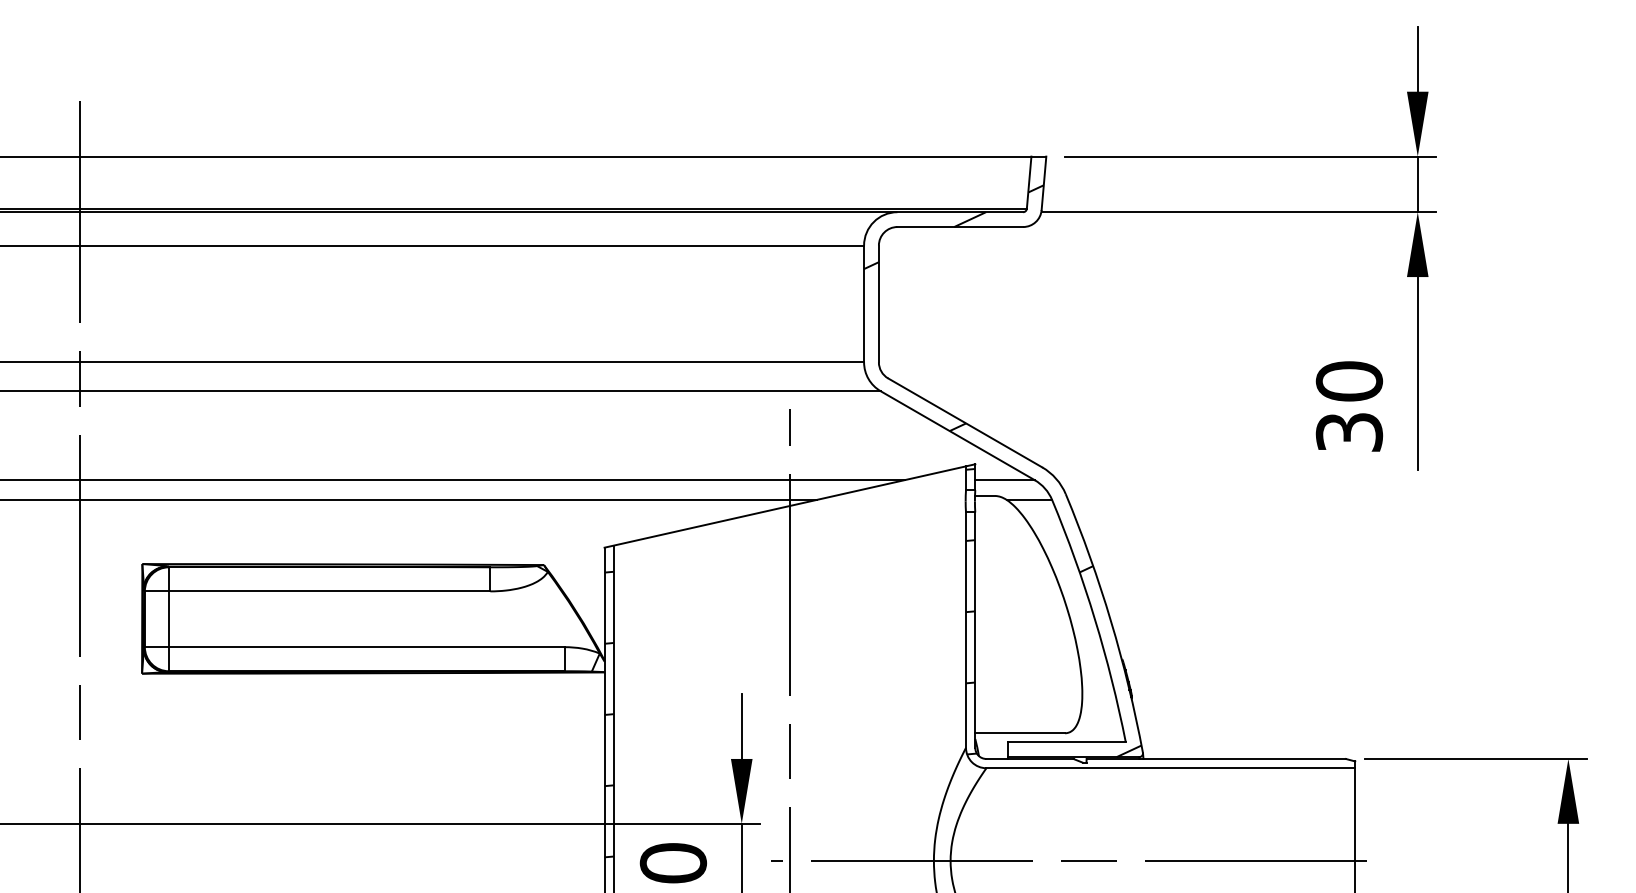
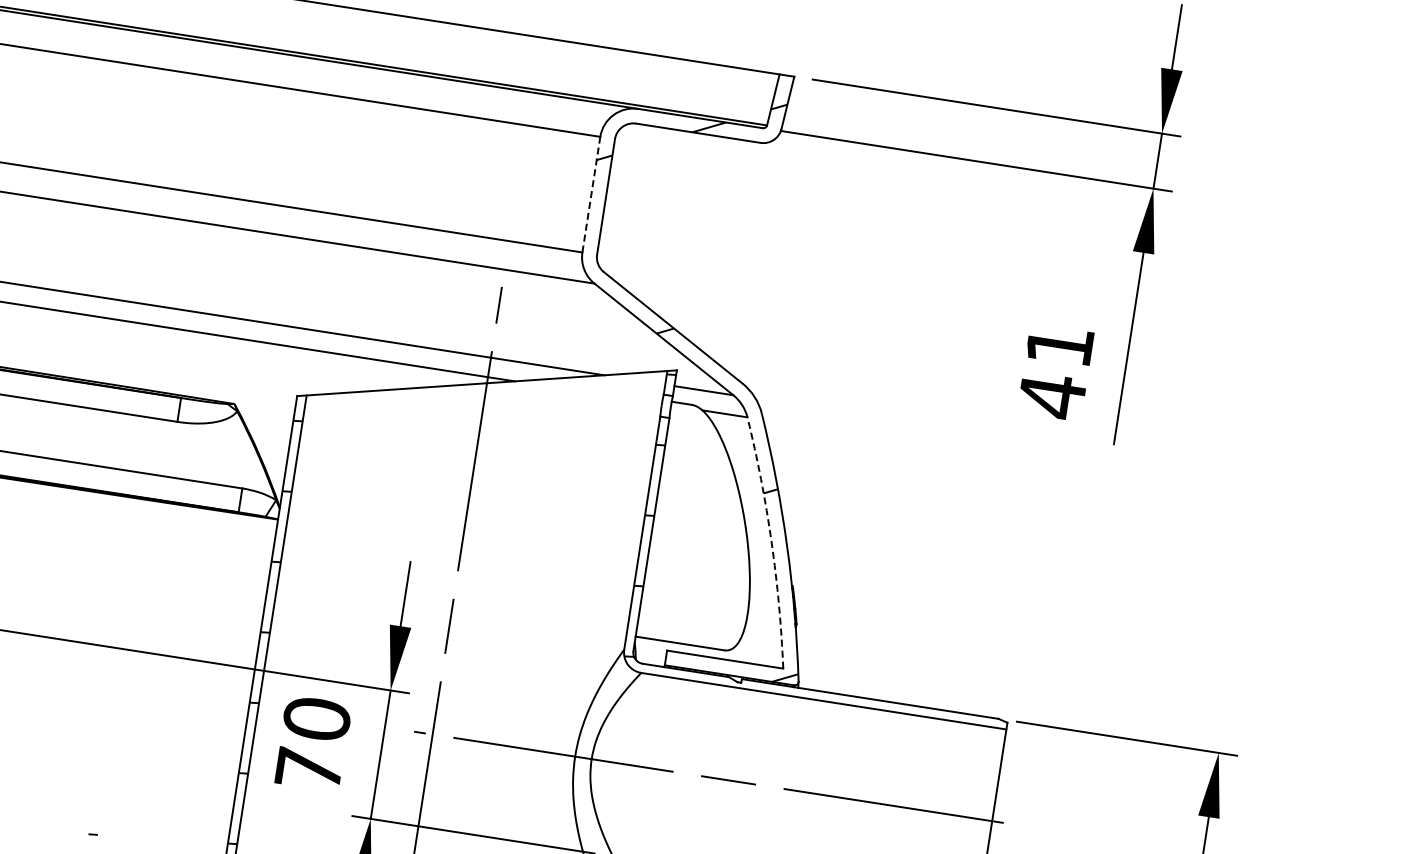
line: (864, 303) -> (591, 194), solid -> dashed
text: (1349, 407) -> (1055, 371), 30 -> 41
arc: (1094, 619) -> (771, 542), solid -> dashed

